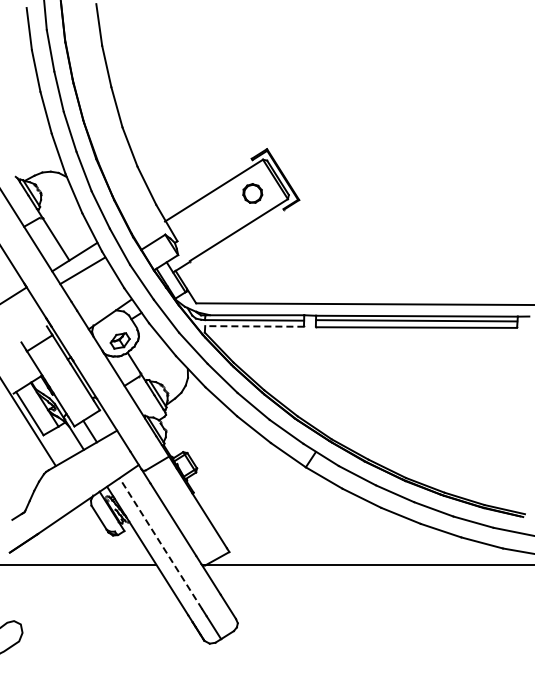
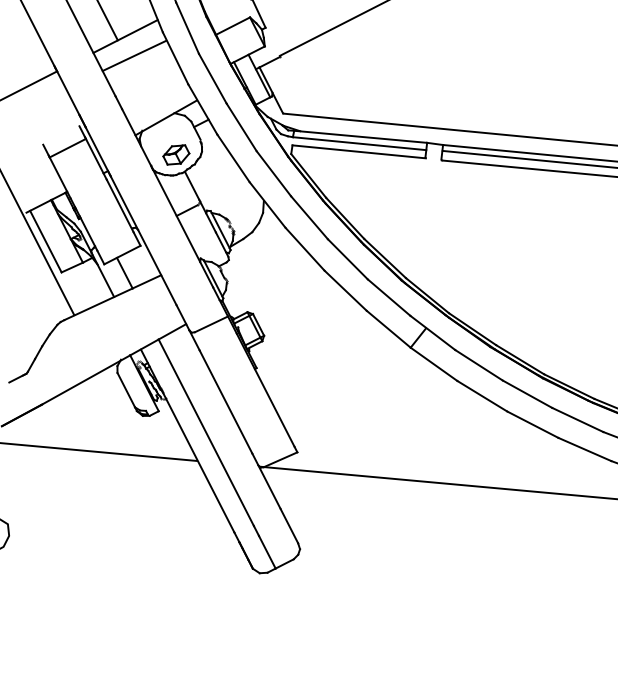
line: (254, 326) -> (358, 151), dashed -> solid
line: (160, 543) -> (205, 432), dashed -> solid

